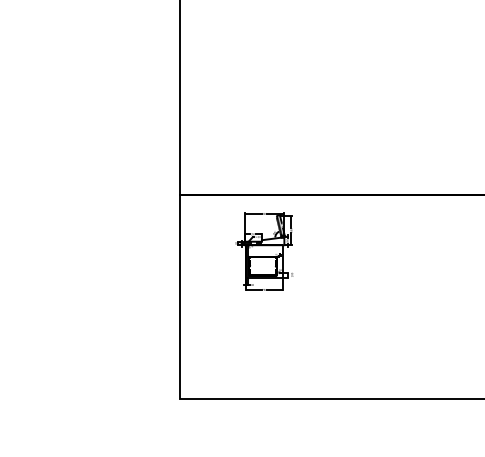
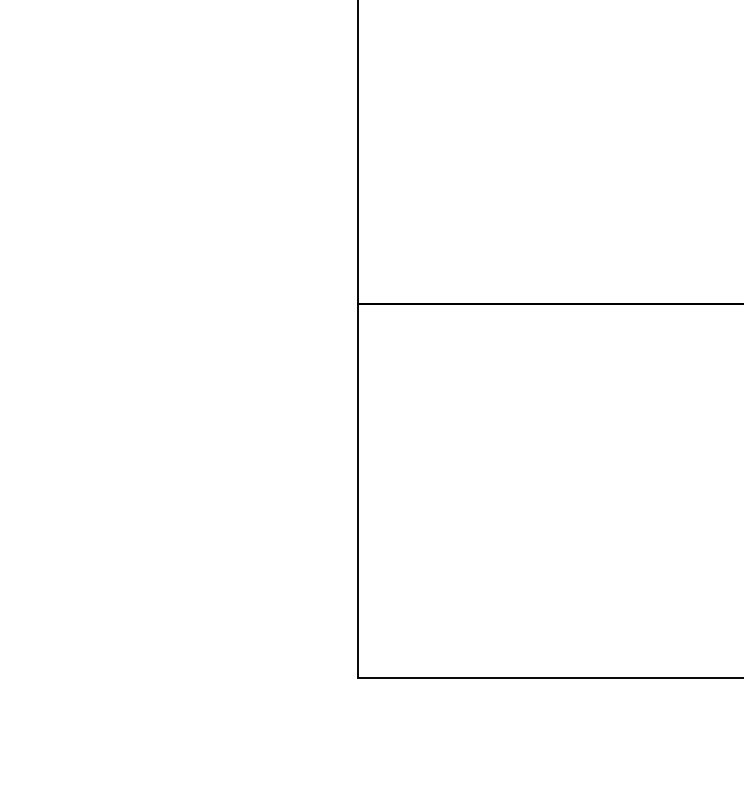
part: (264, 251) -> (512, 406), removed

